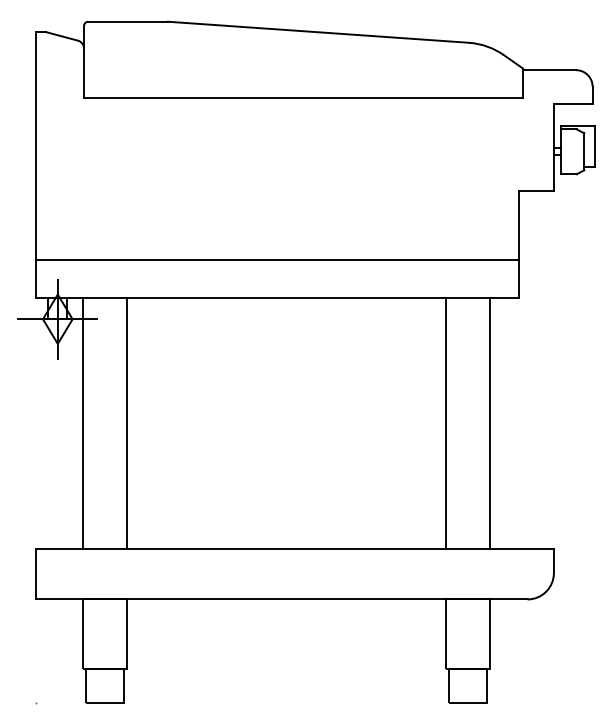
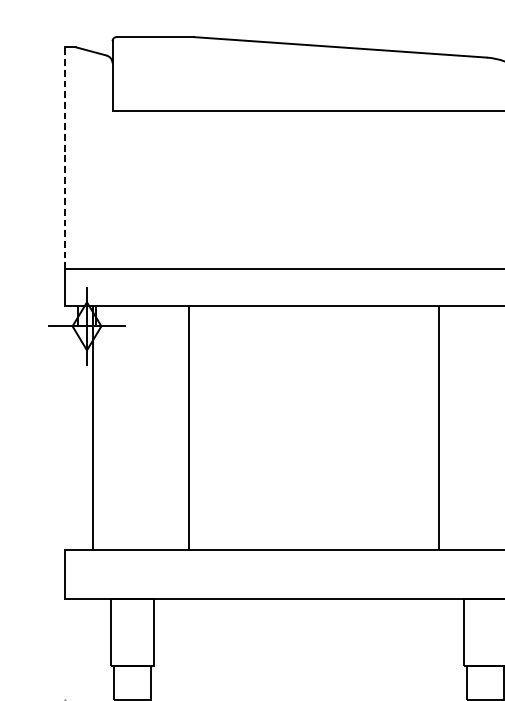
line: (35, 145) -> (65, 157), solid -> dashed
line: (82, 423) -> (92, 427), moved
line: (126, 423) -> (188, 427), moved
line: (446, 423) -> (439, 427), moved

